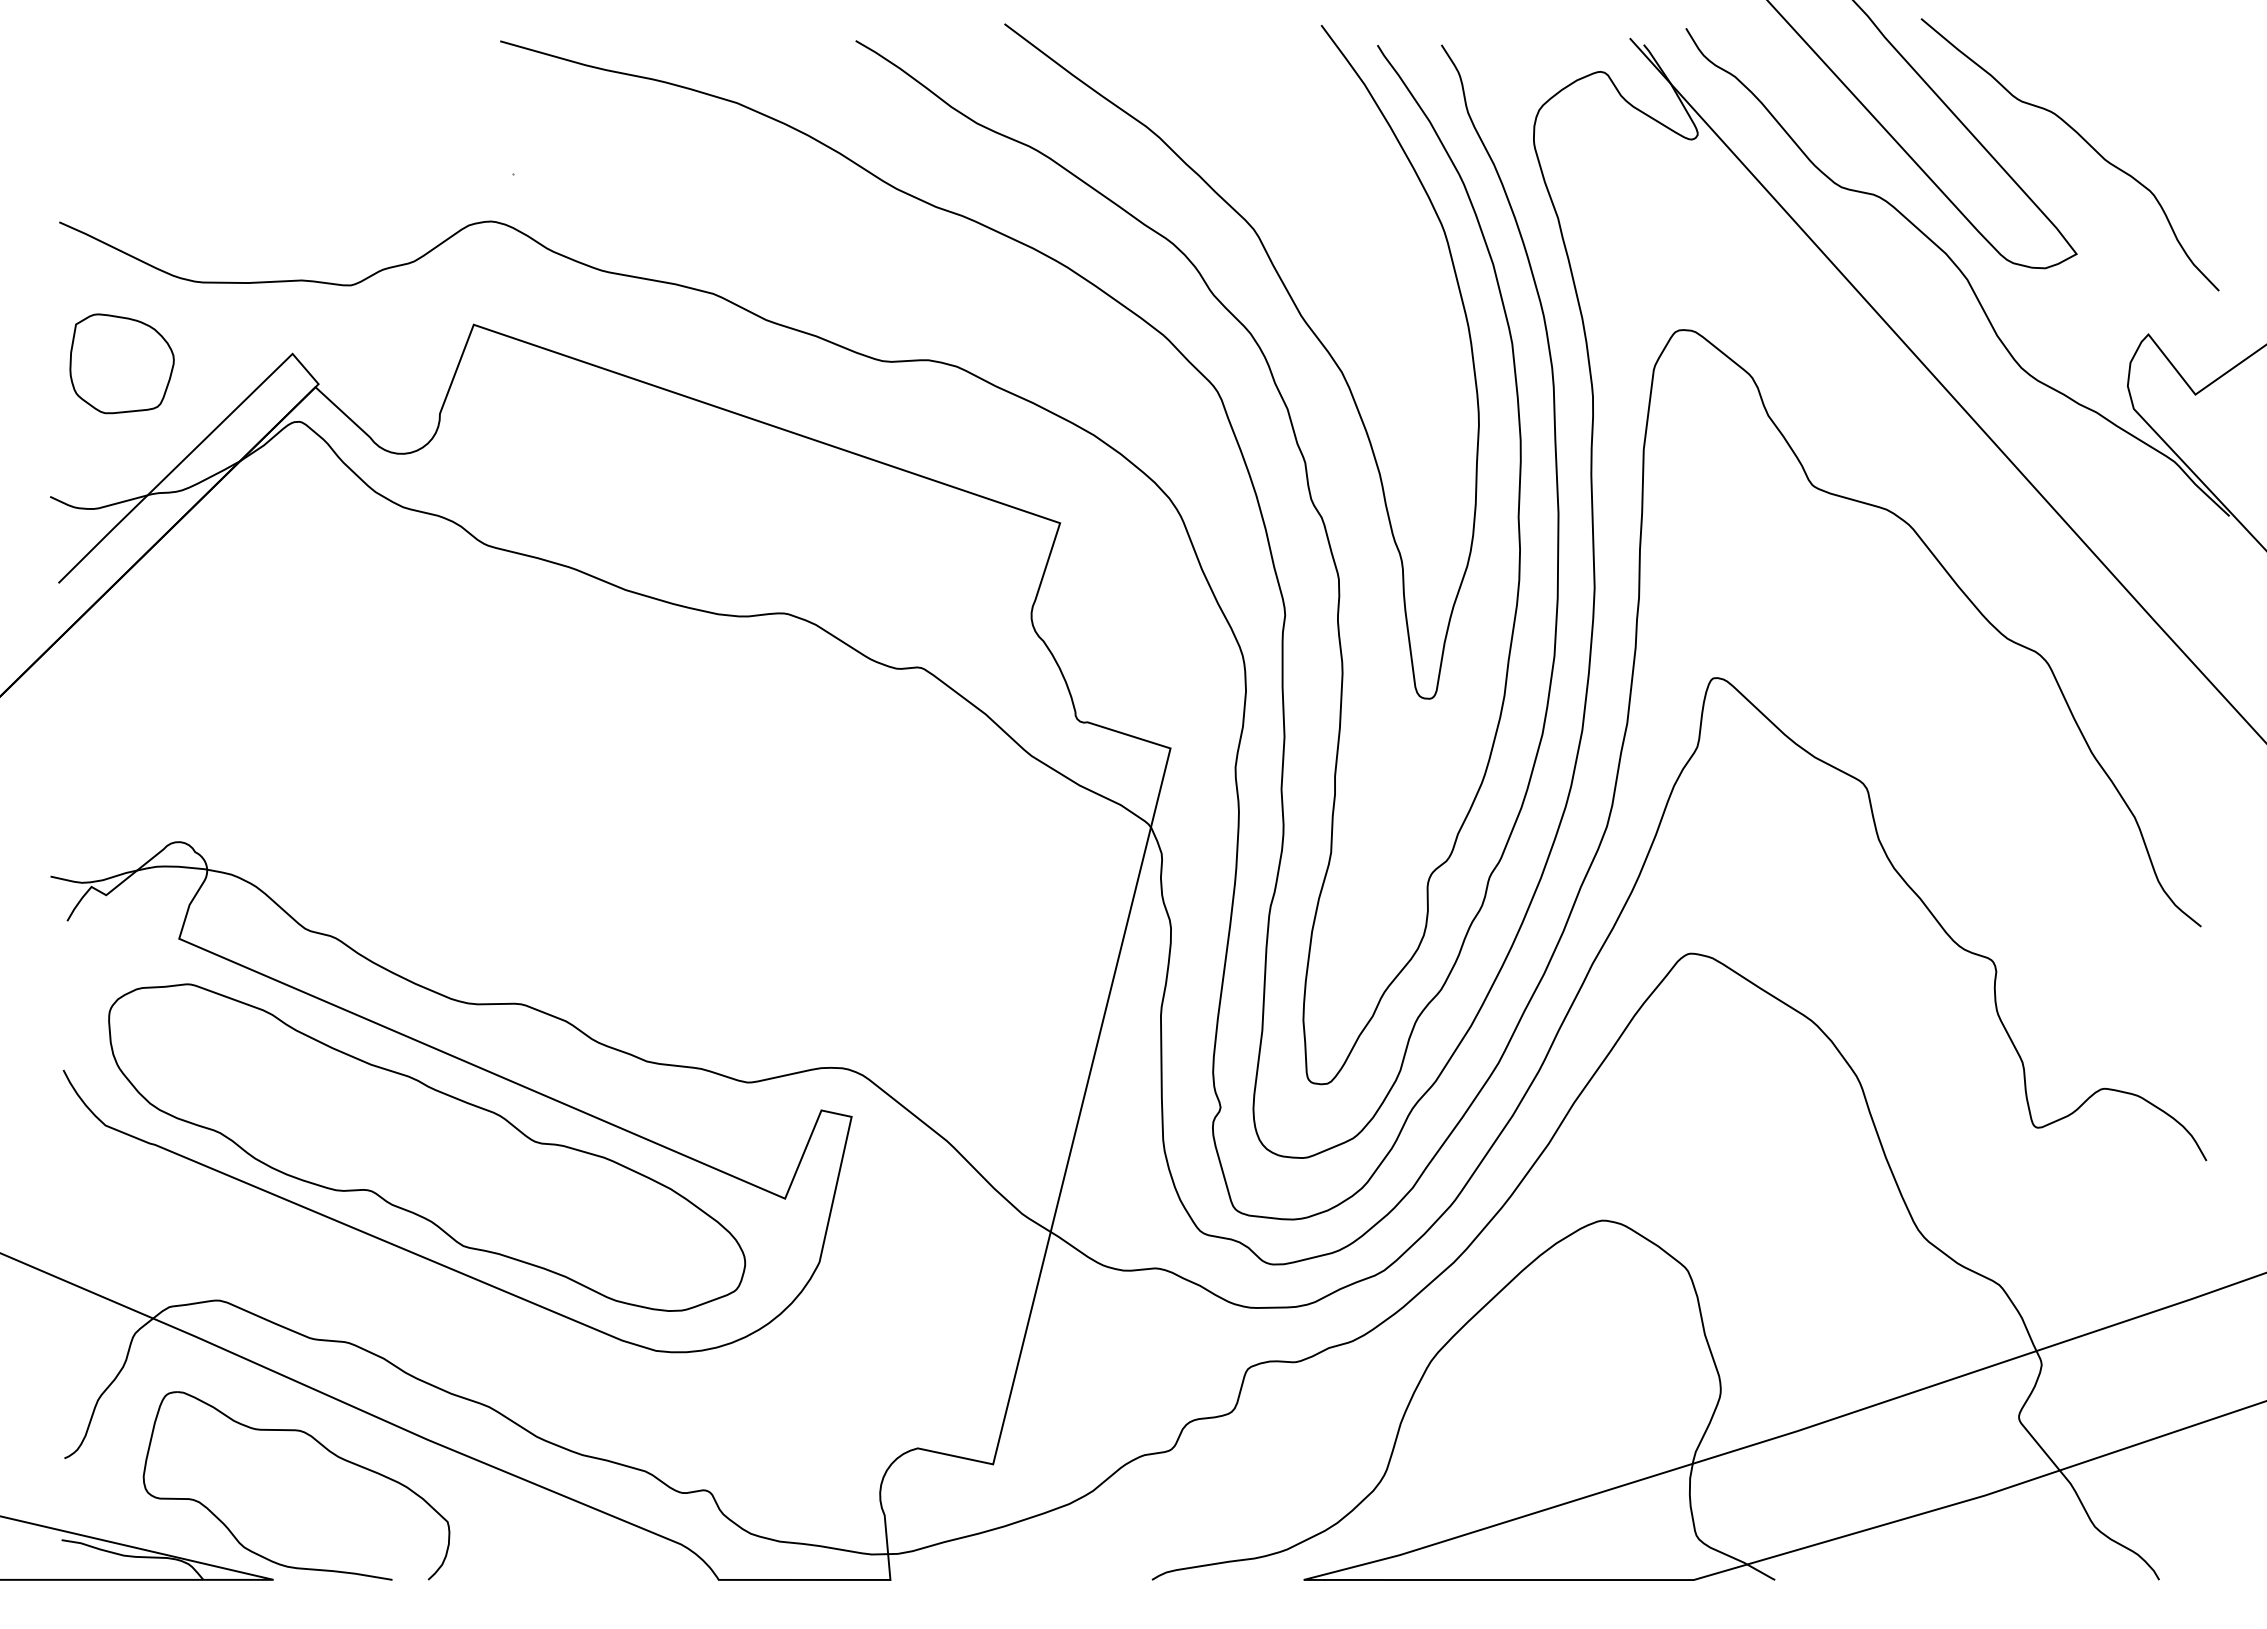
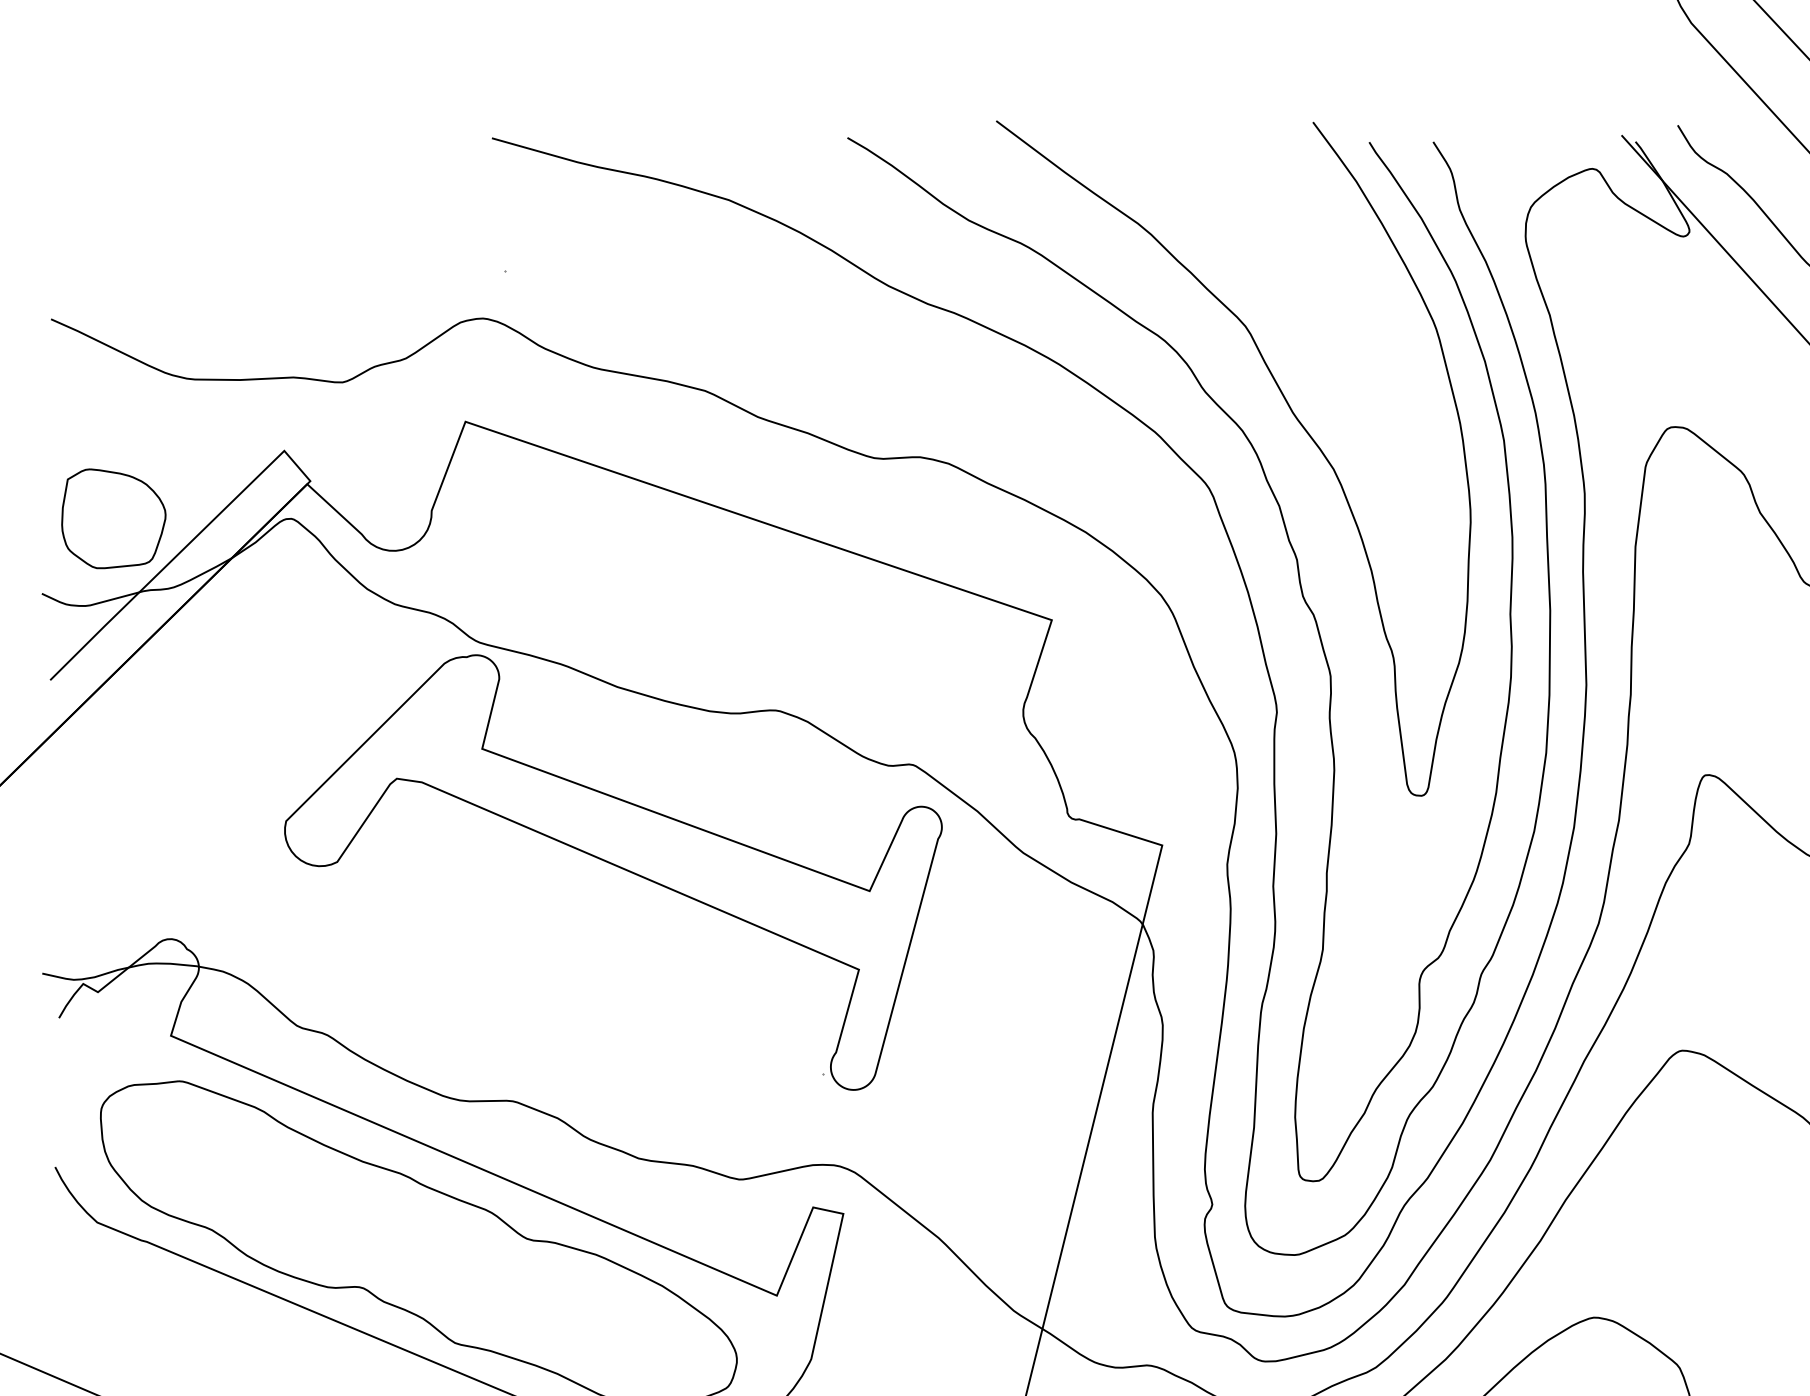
part: (121, 363) -> (113, 518), moved
part: (623, 769) -> (615, 866), added

